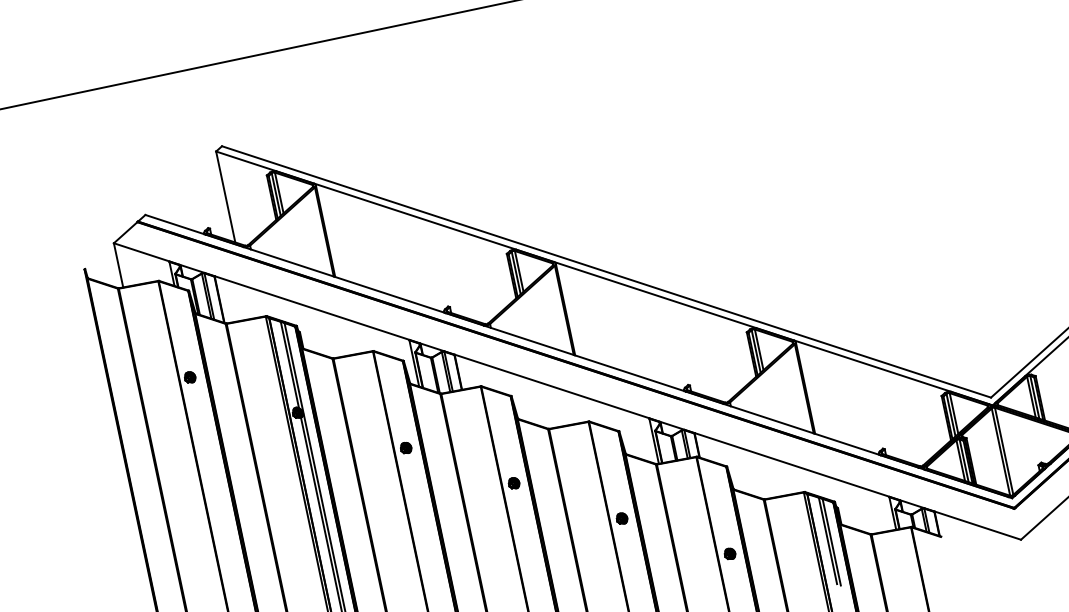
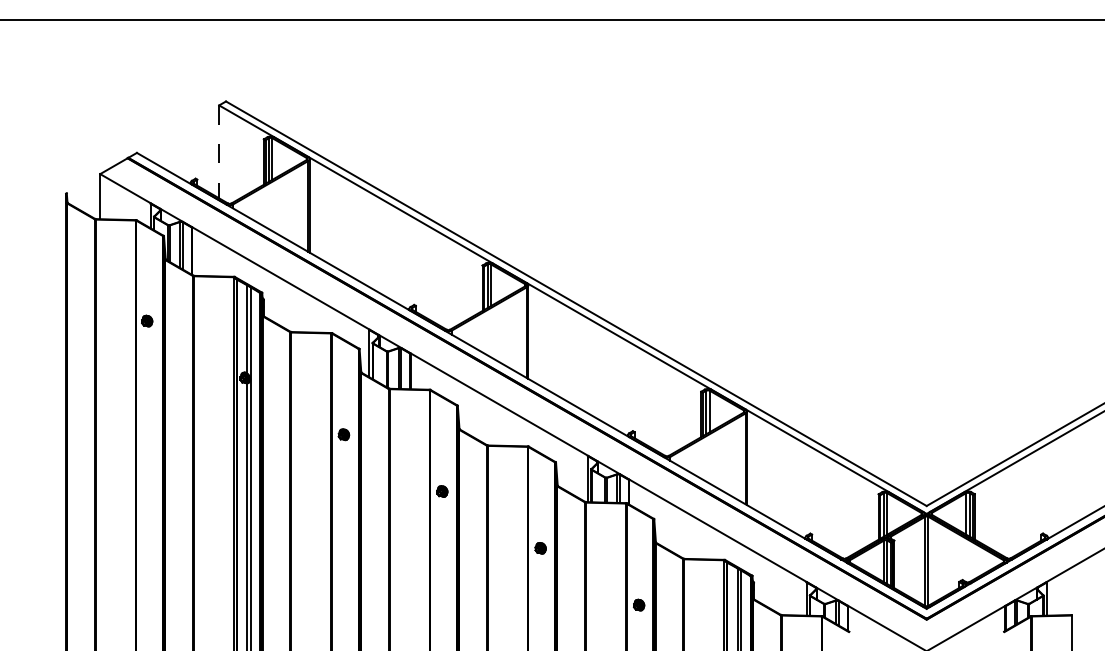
line: (226, 197) -> (219, 152), solid -> dashed

